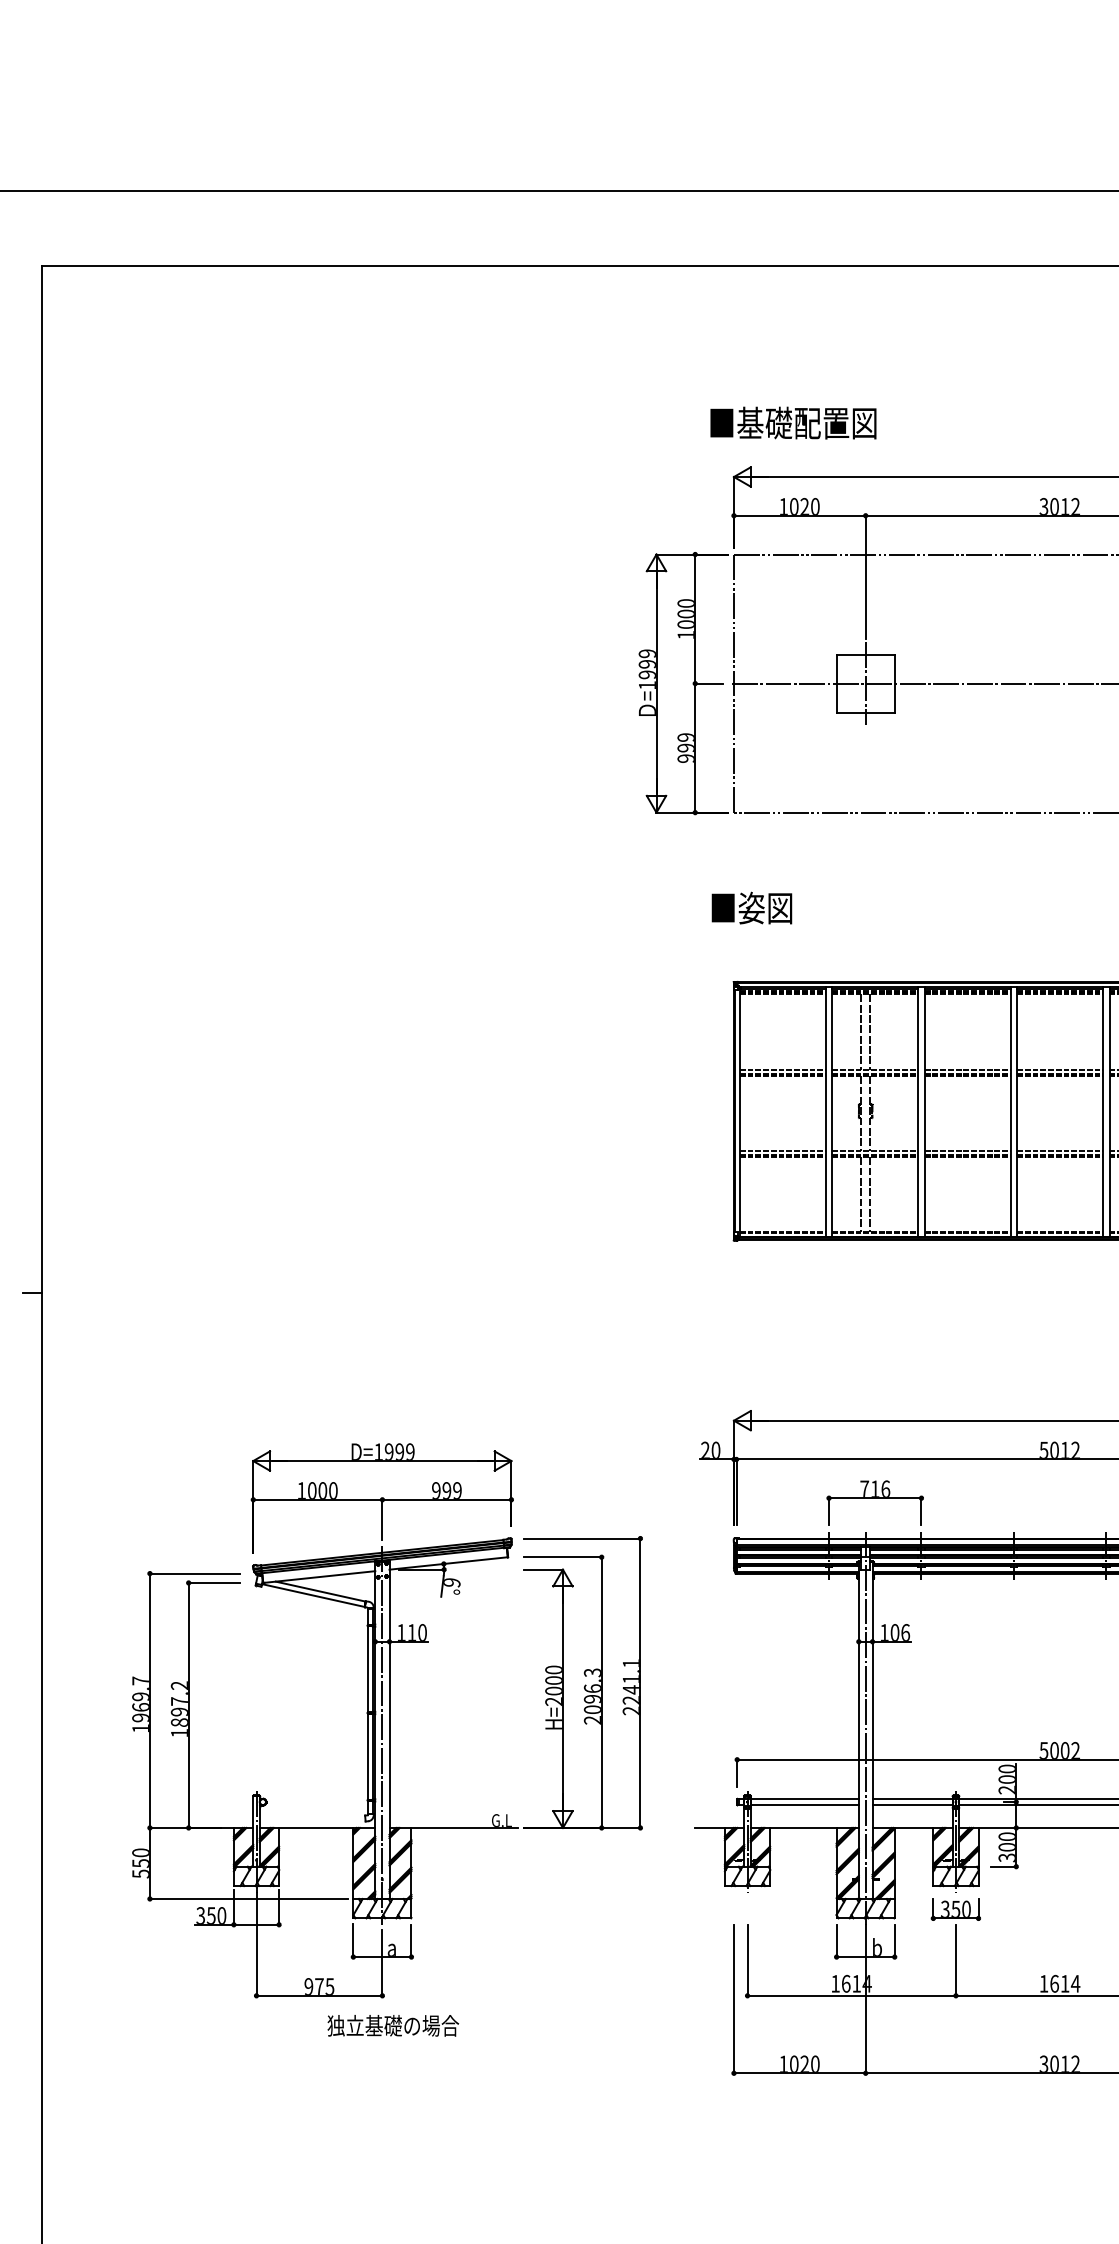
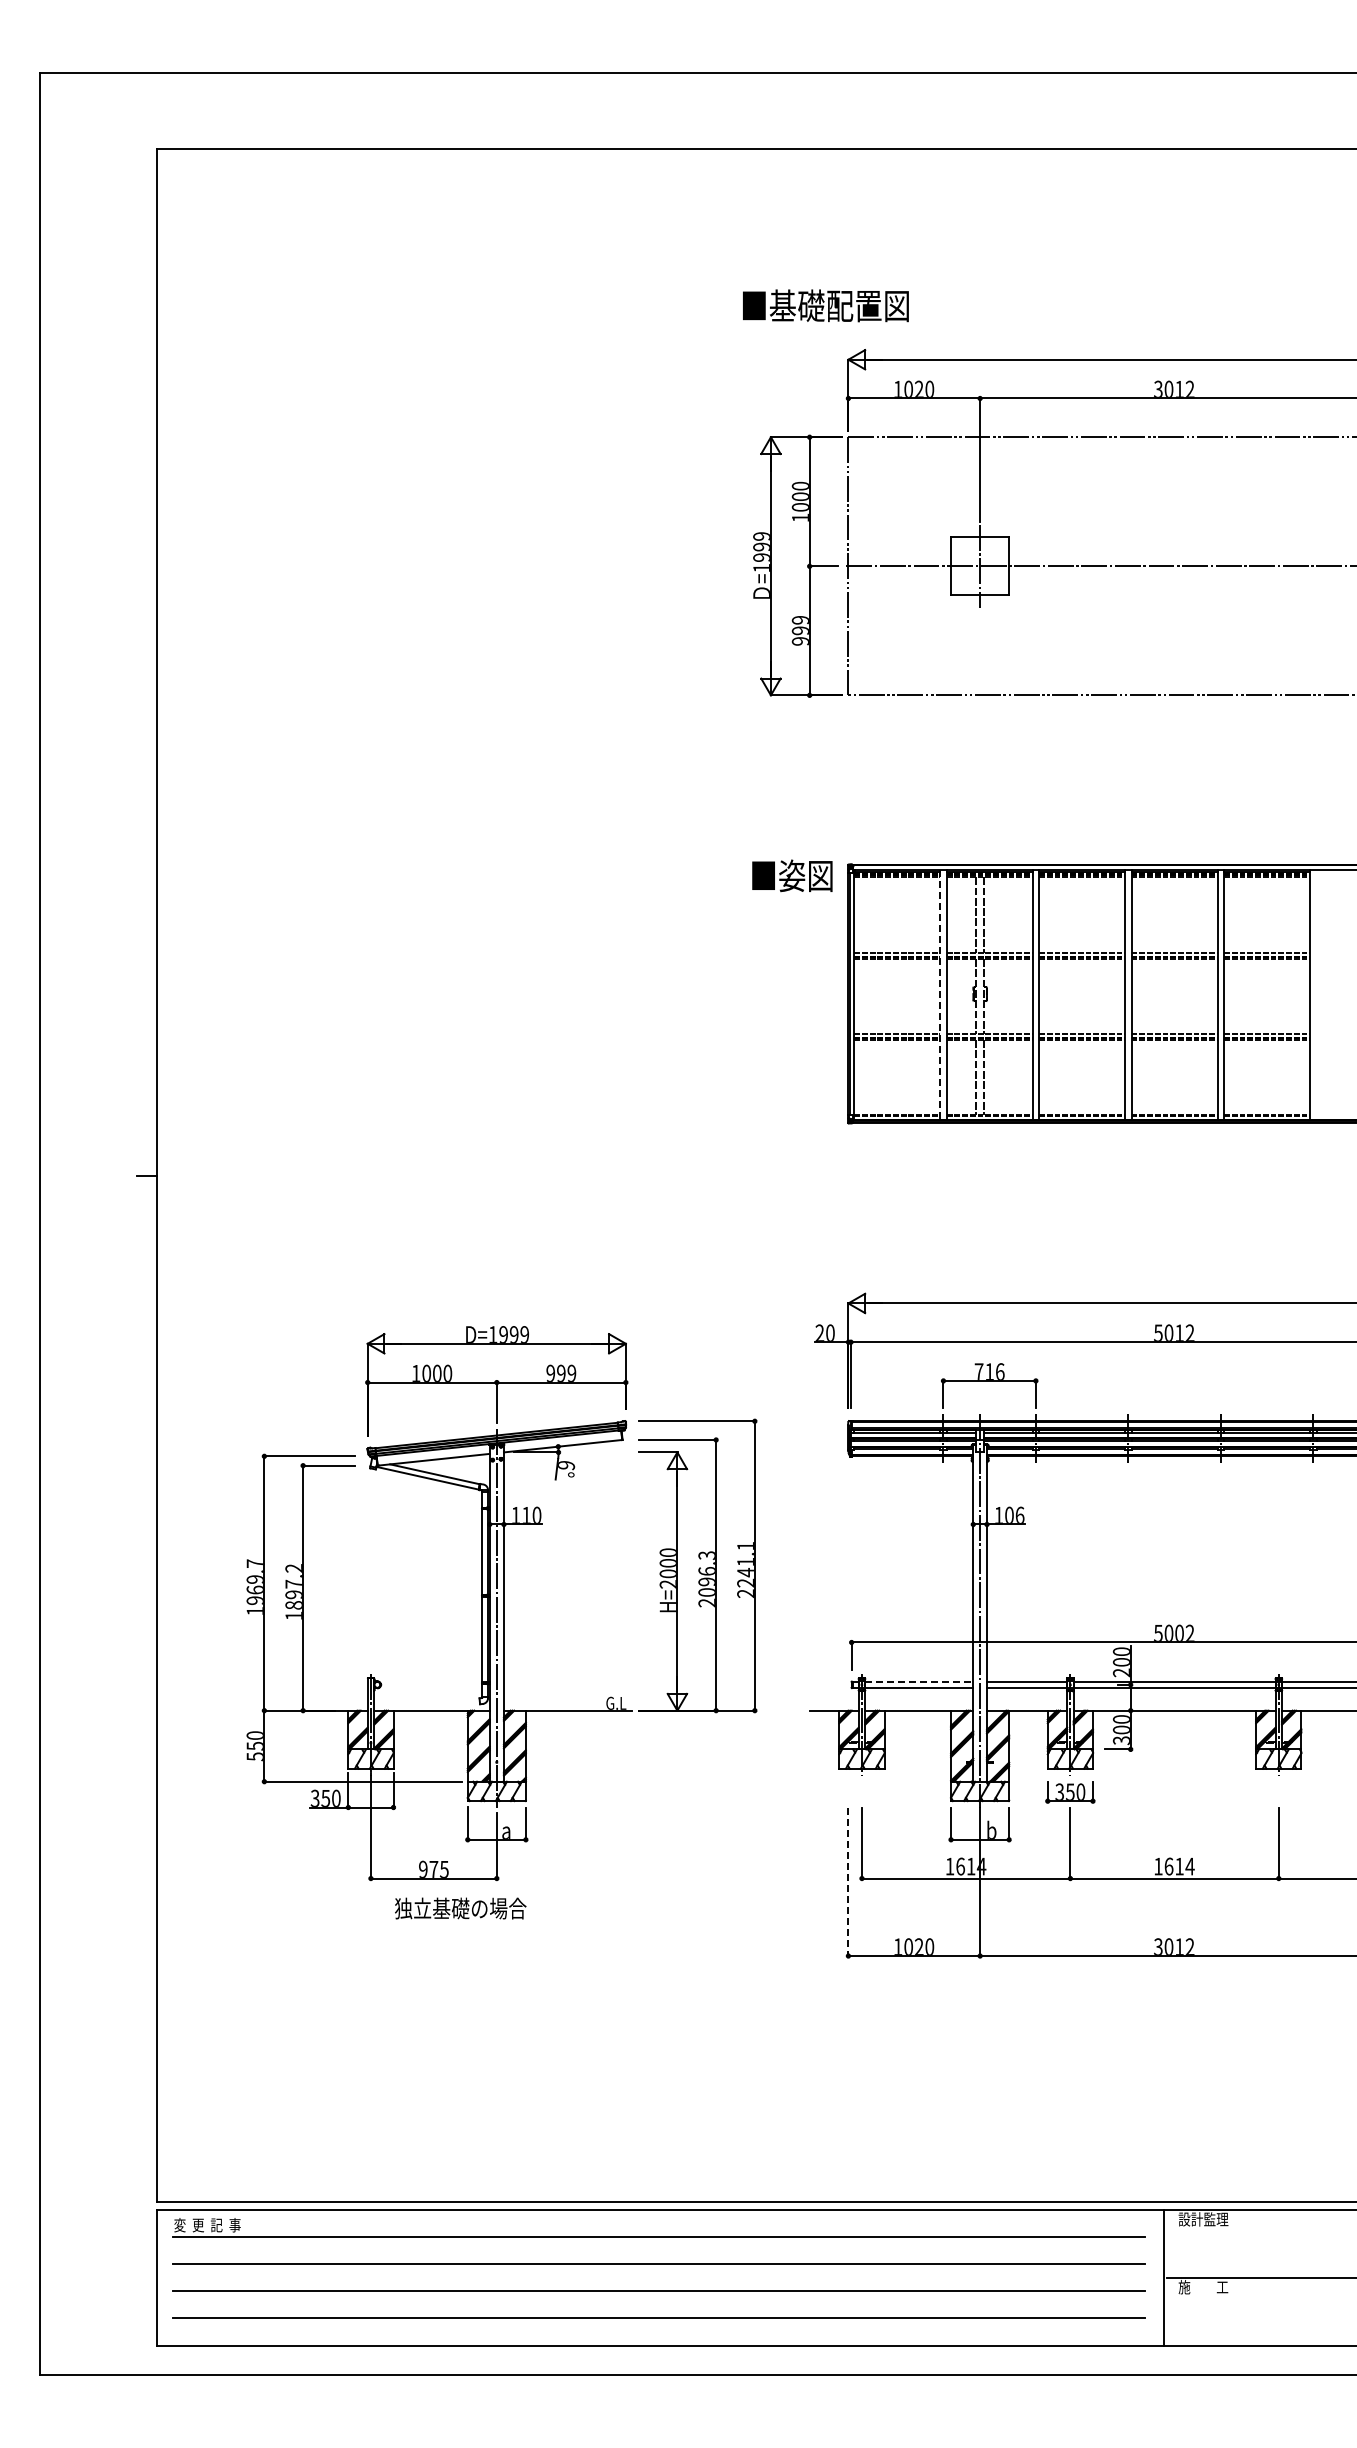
text: (793, 422) -> (825, 305), moved
text: (752, 907) -> (792, 875), moved
line: (826, 1111) -> (940, 994), solid -> dashed
line: (805, 1798) -> (919, 1681), solid -> dashed
line: (734, 1999) -> (848, 1882), solid -> dashed
text: (393, 2025) -> (460, 1908), moved

